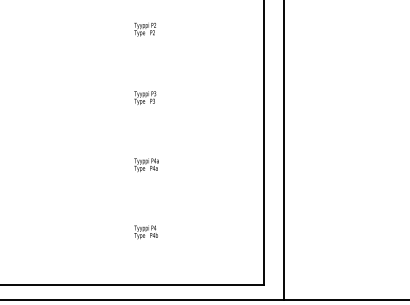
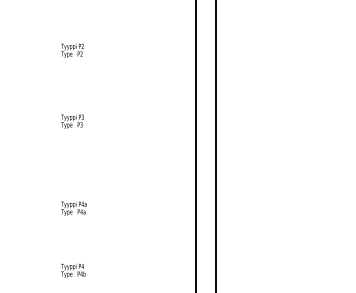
text: (146, 165) -> (73, 208), moved
text: (145, 232) -> (72, 271), moved

